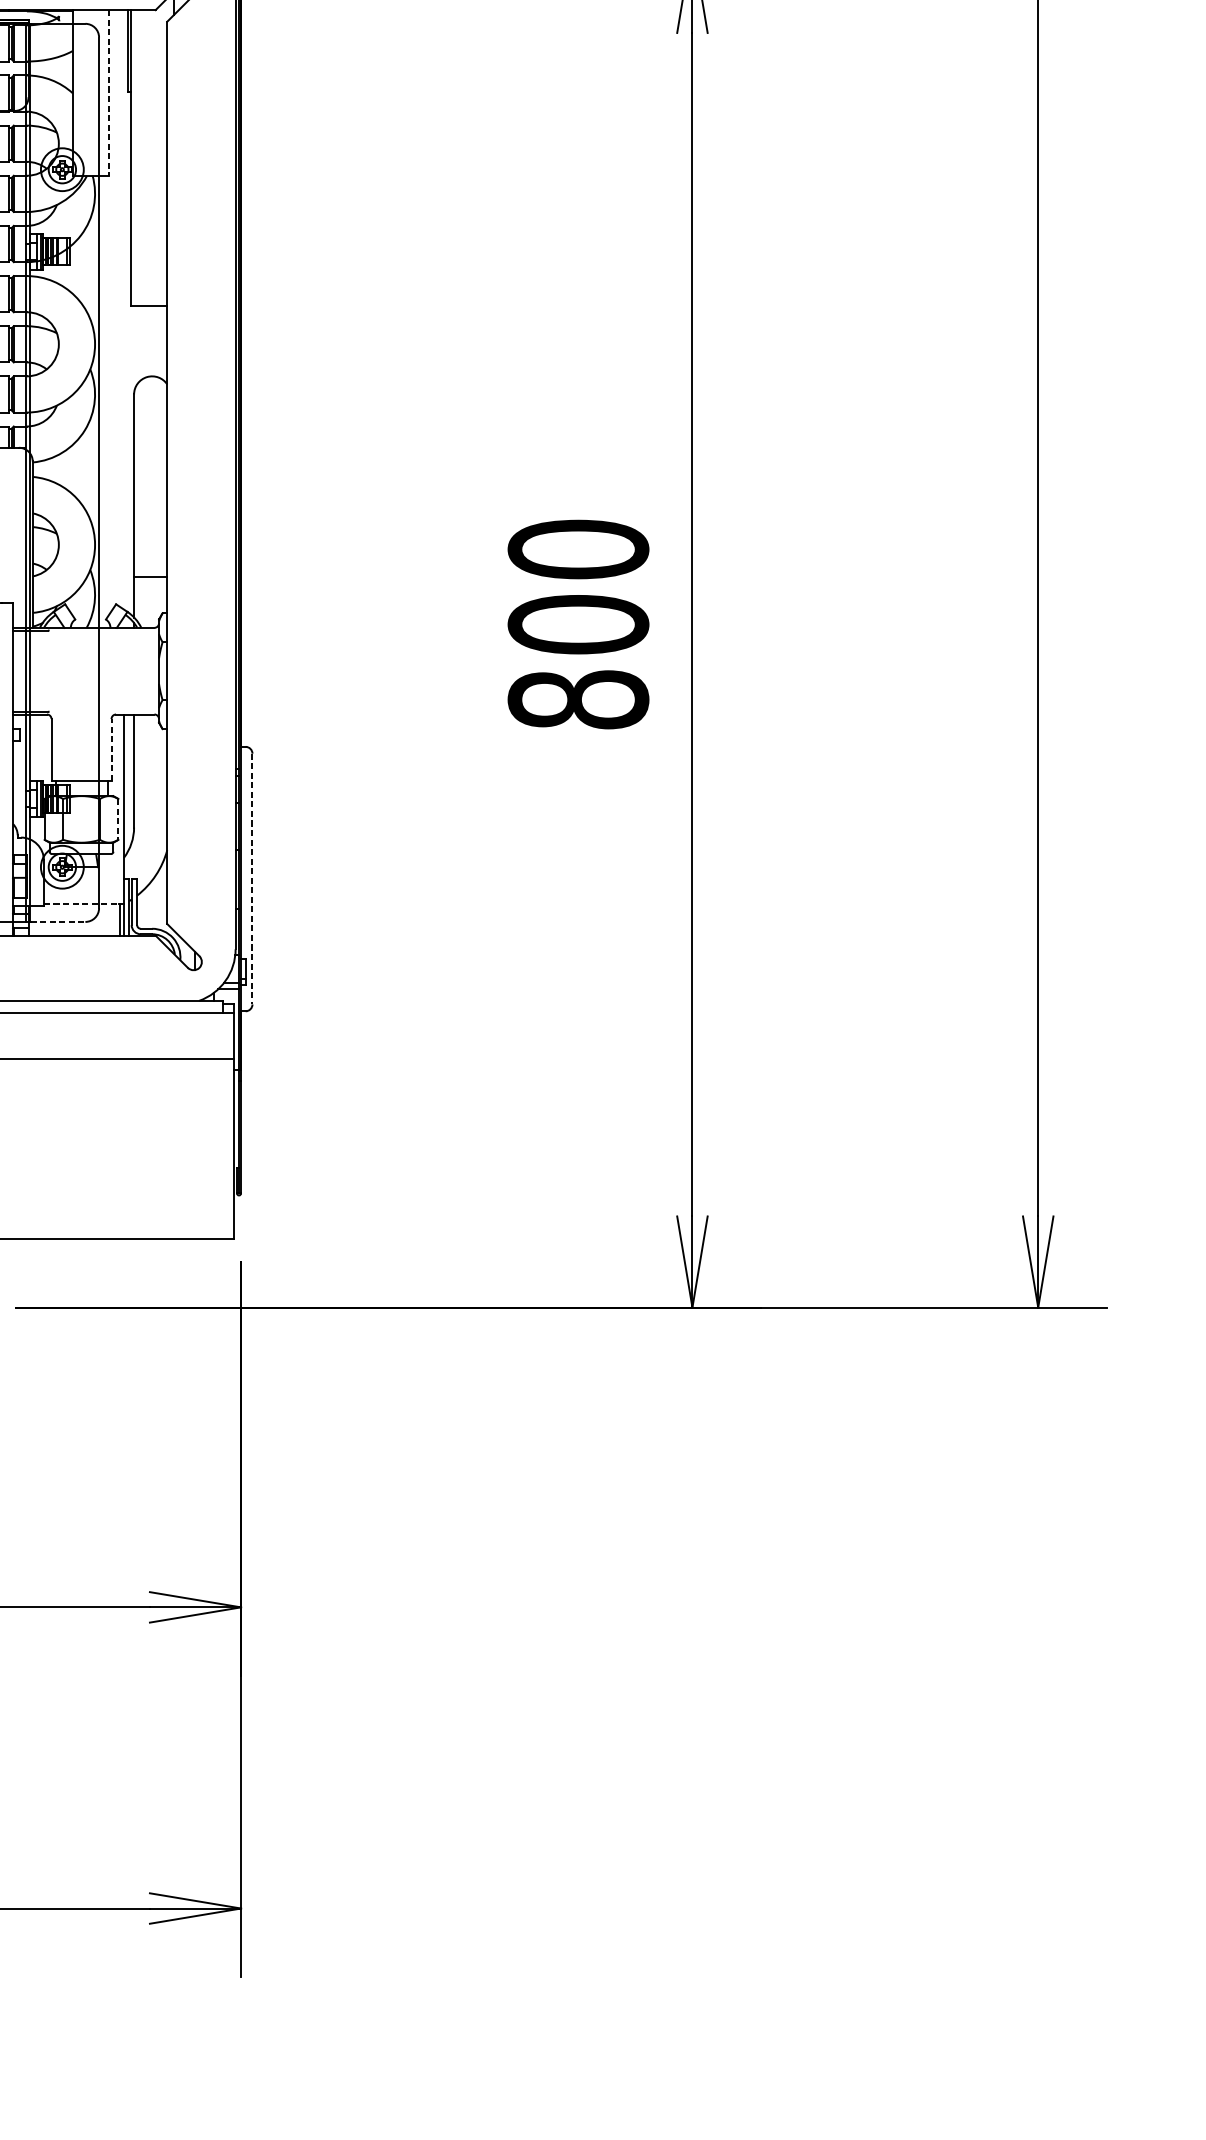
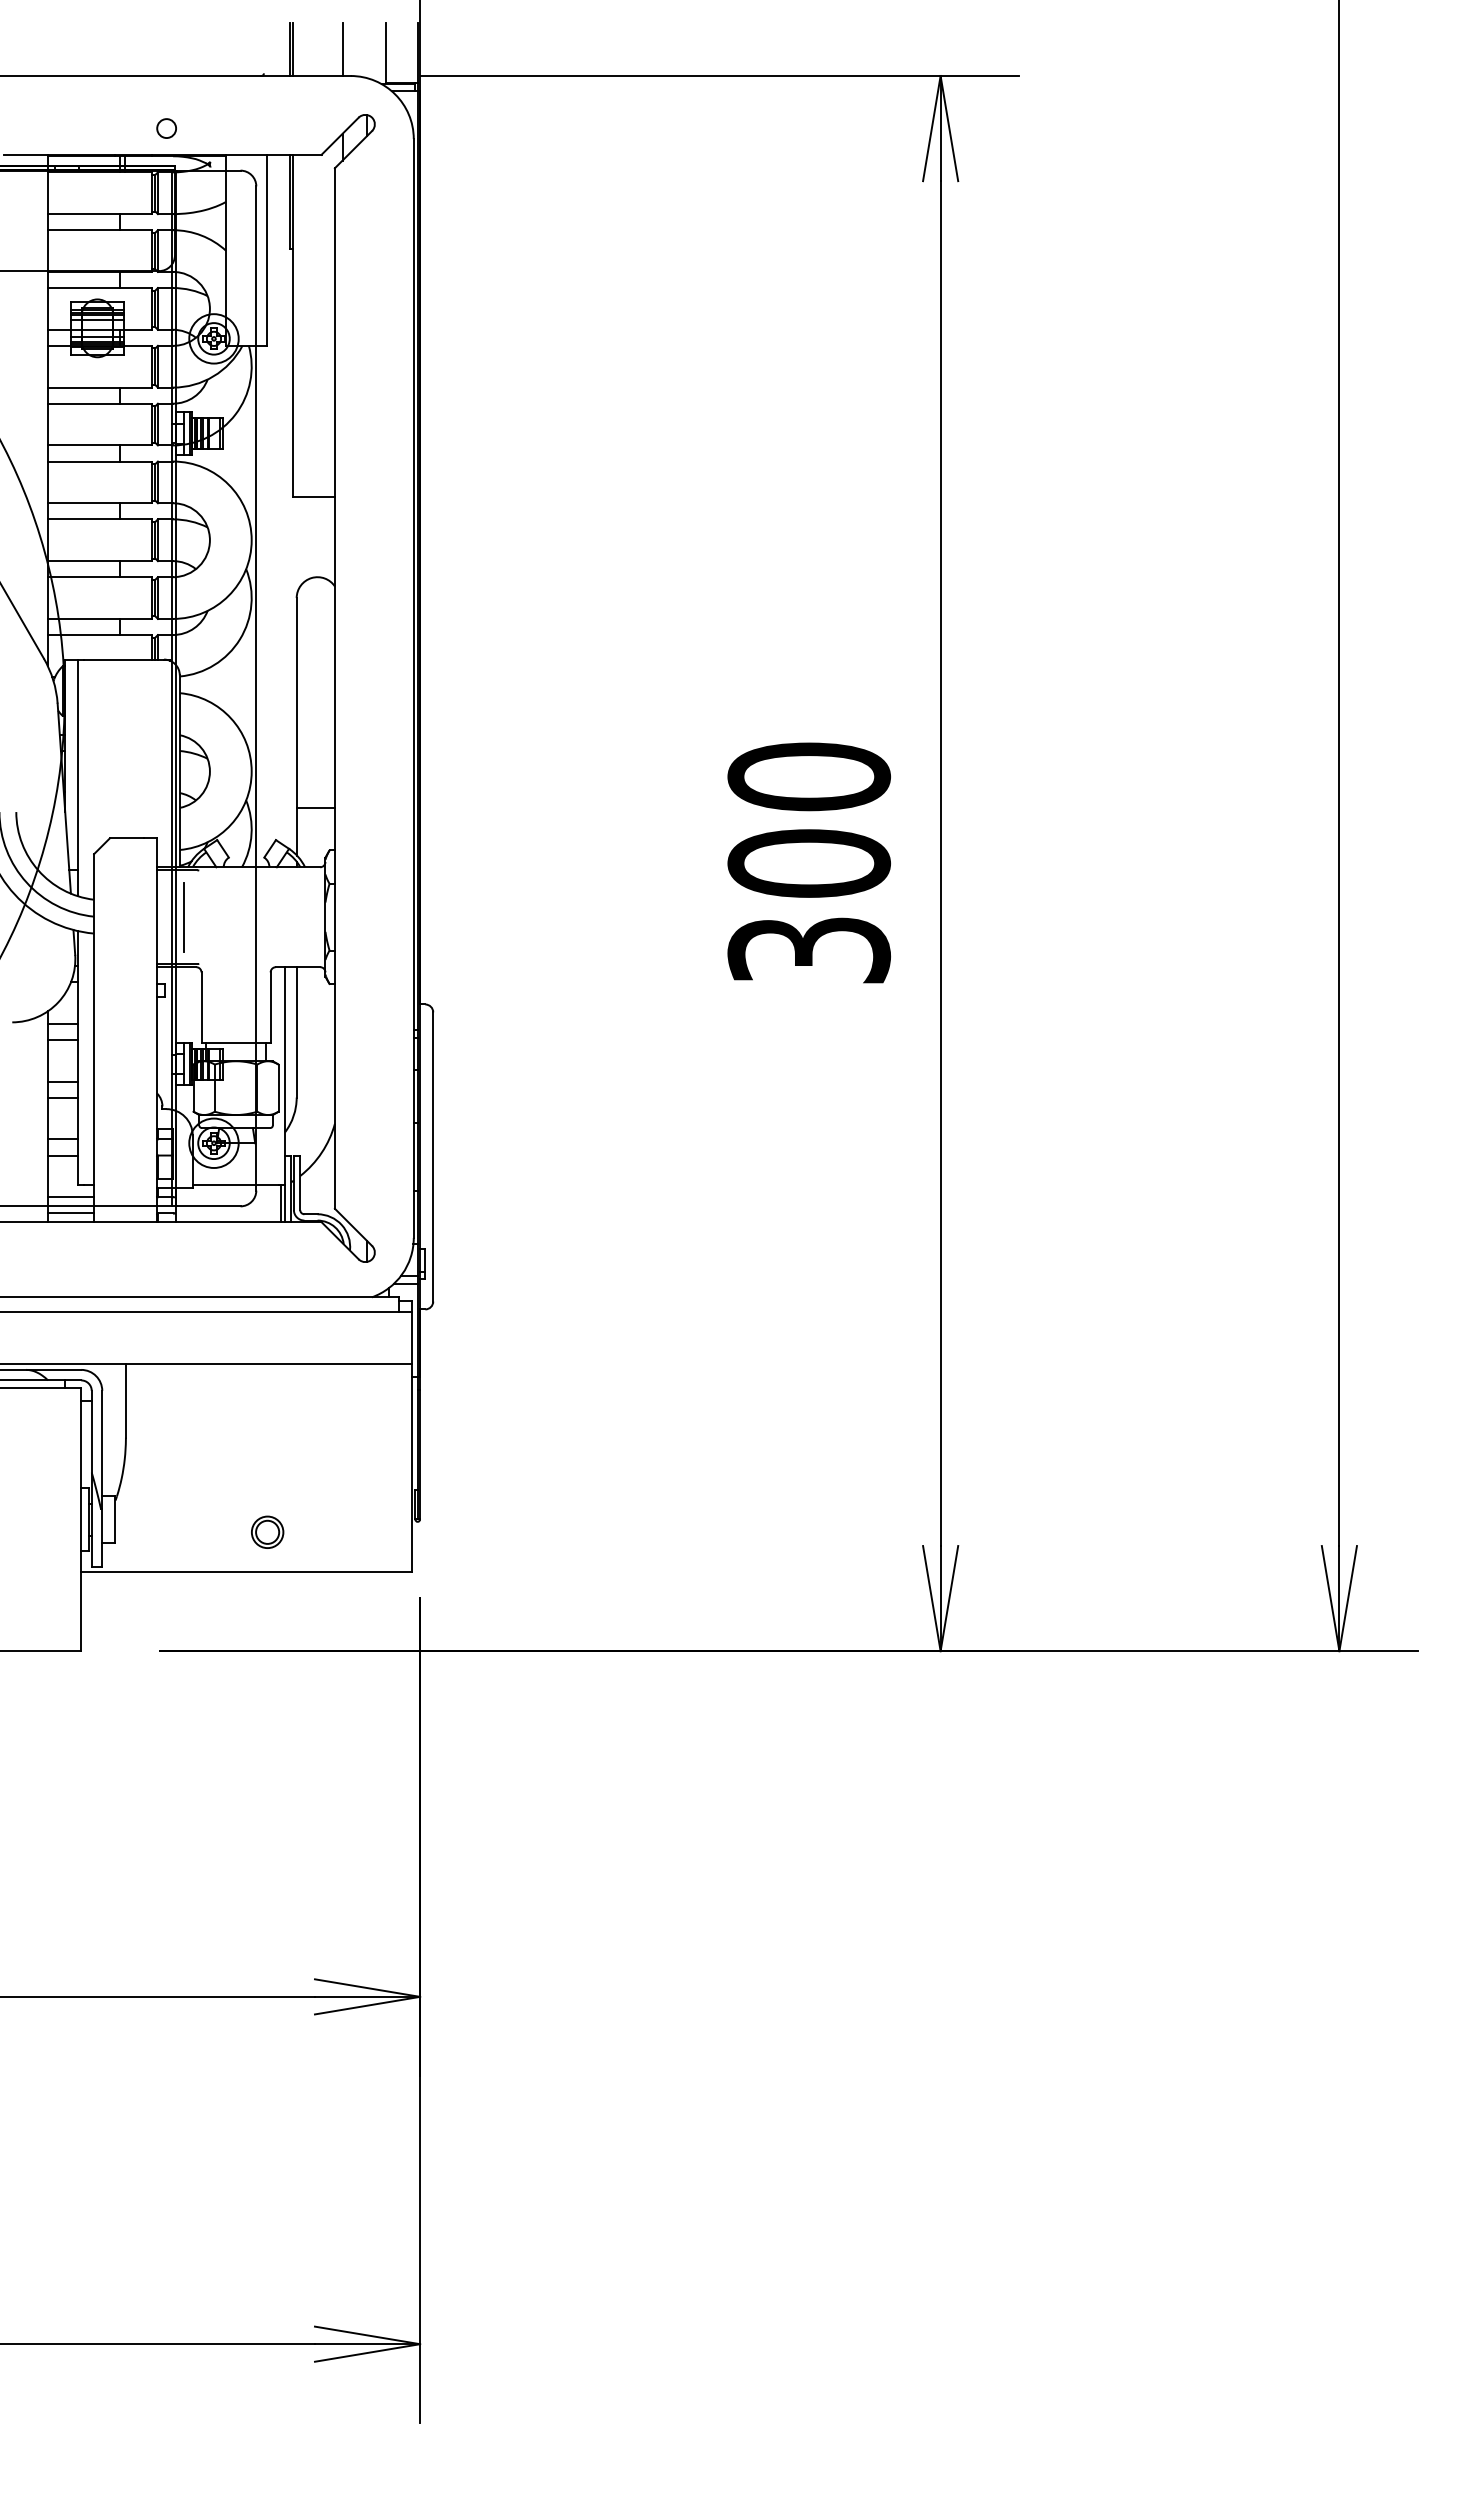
line: (108, 93) -> (267, 250), dashed -> solid
line: (35, 670) -> (183, 916), added
text: (578, 700) -> (809, 950), 800 -> 300
line: (111, 749) -> (270, 1007), dashed -> solid
line: (118, 819) -> (278, 1088), dashed -> solid
line: (252, 878) -> (433, 1156), dashed -> solid
line: (81, 903) -> (236, 1185), dashed -> solid
line: (58, 922) -> (209, 1206), dashed -> solid
part: (108, 1203) -> (267, 1531), added

